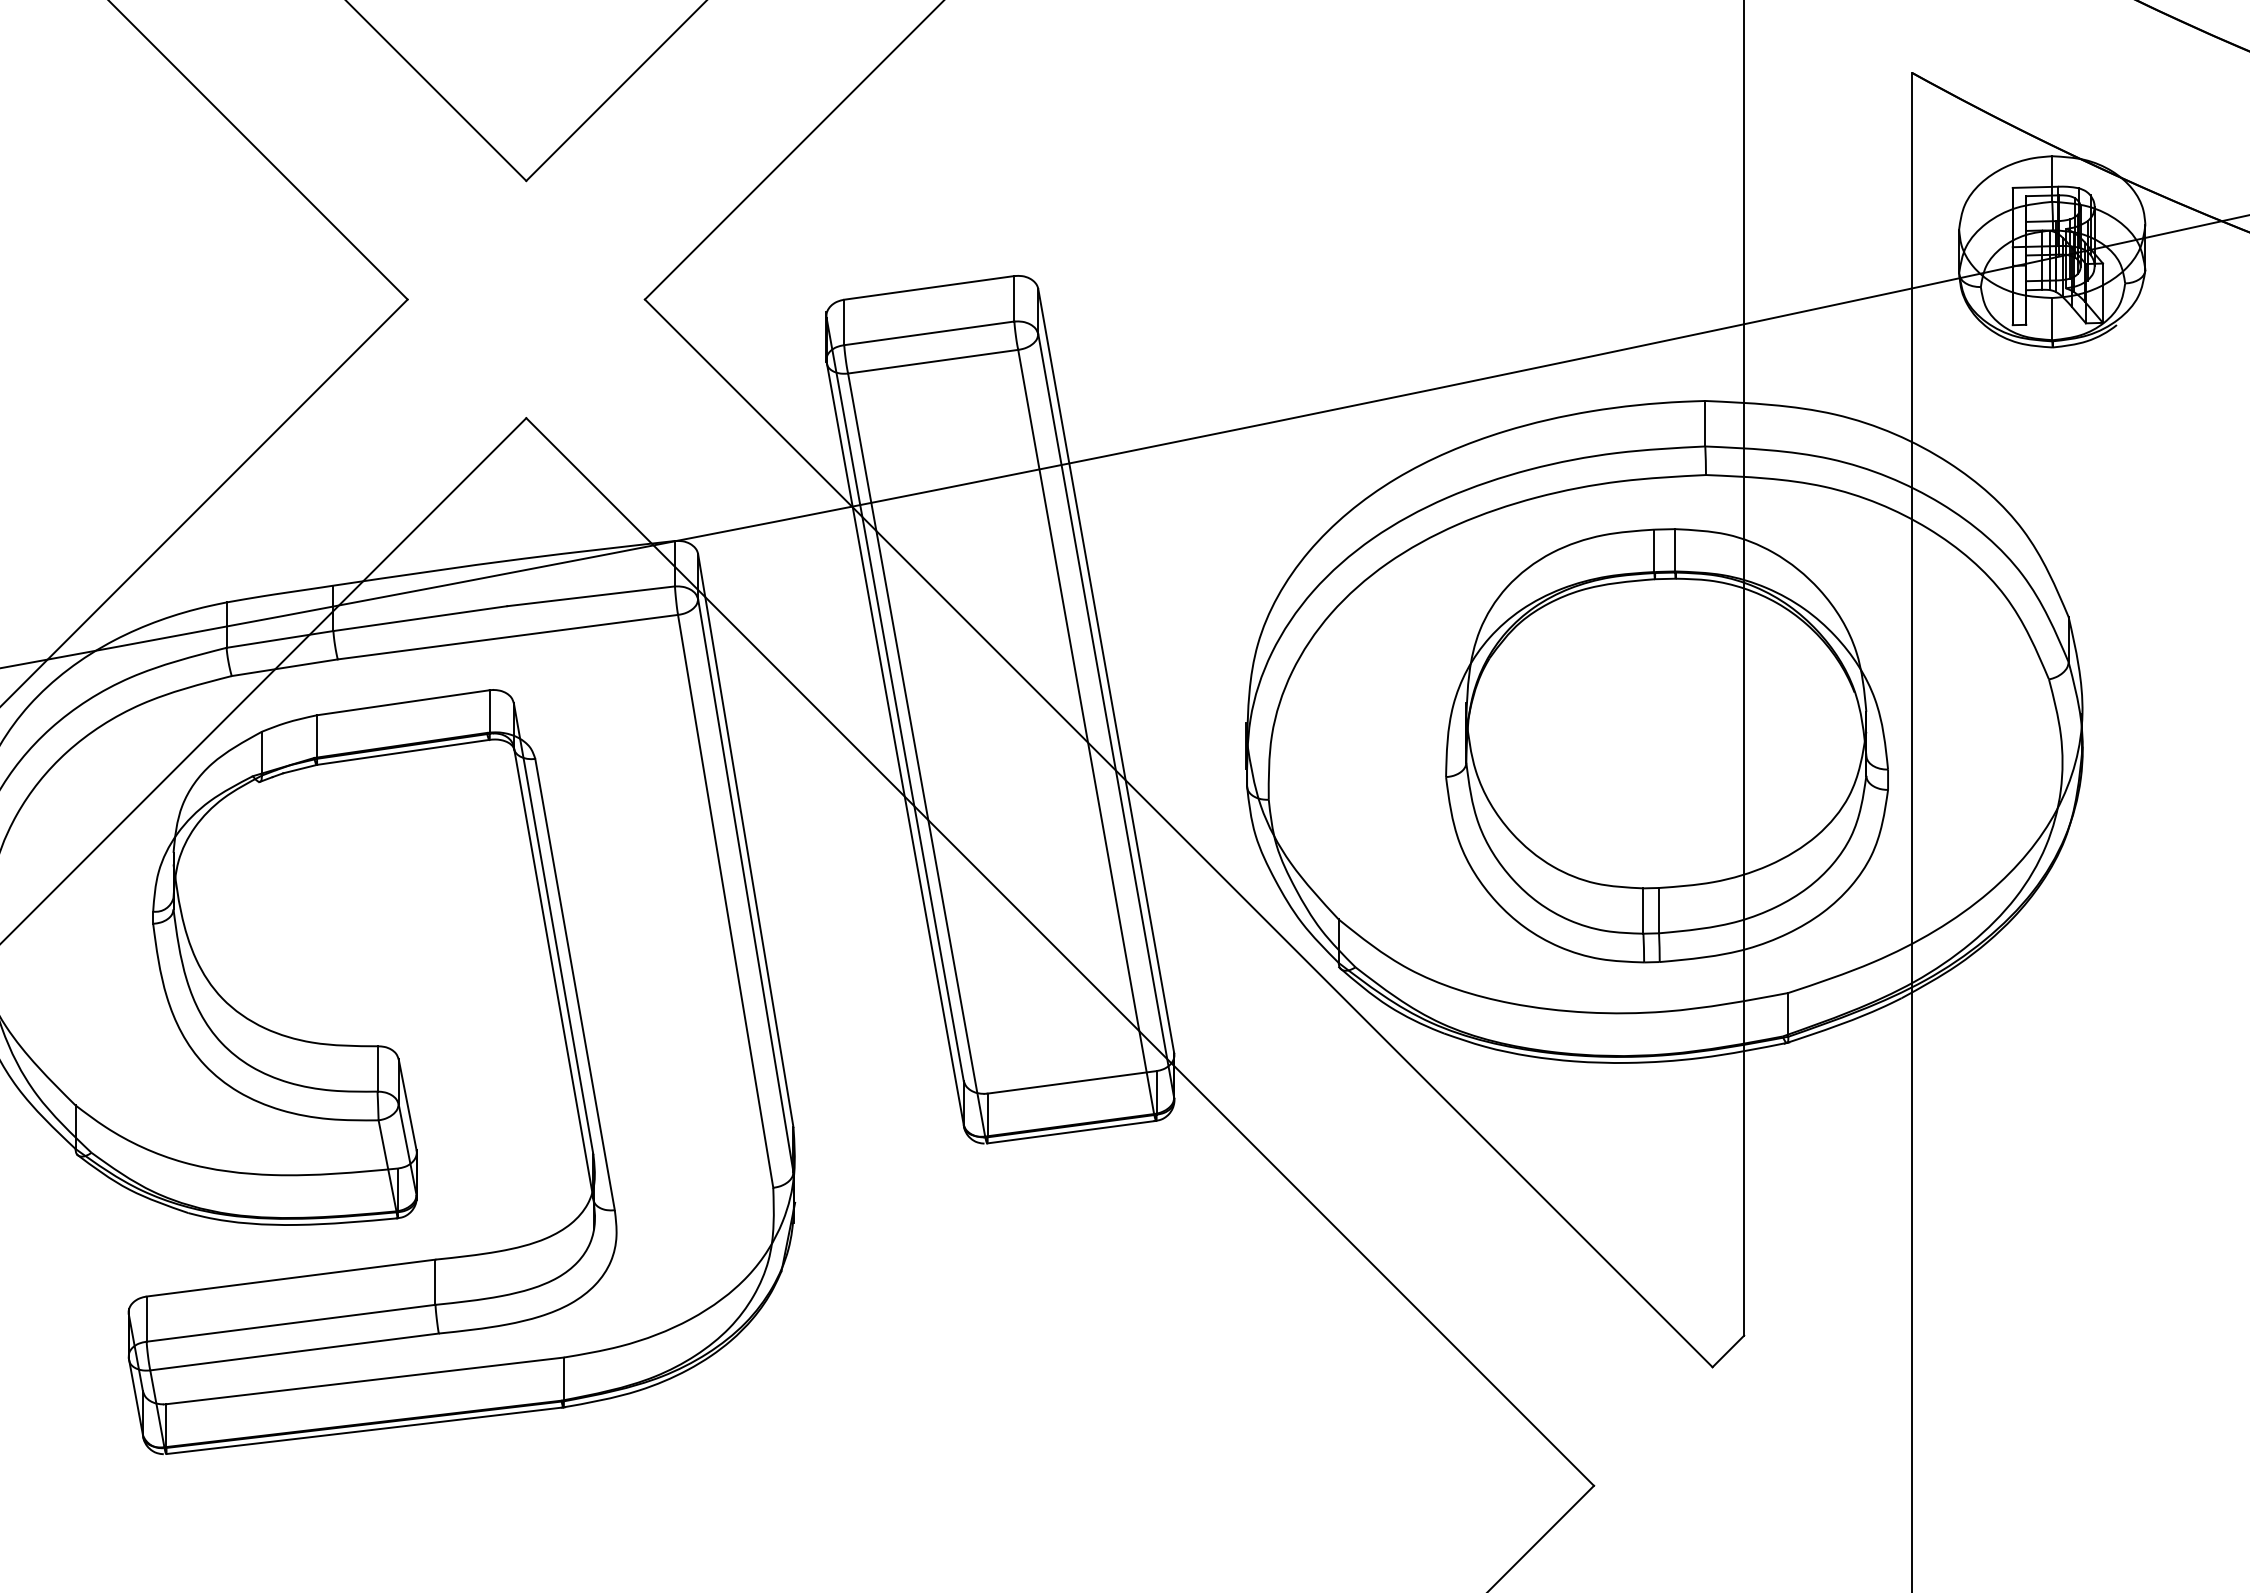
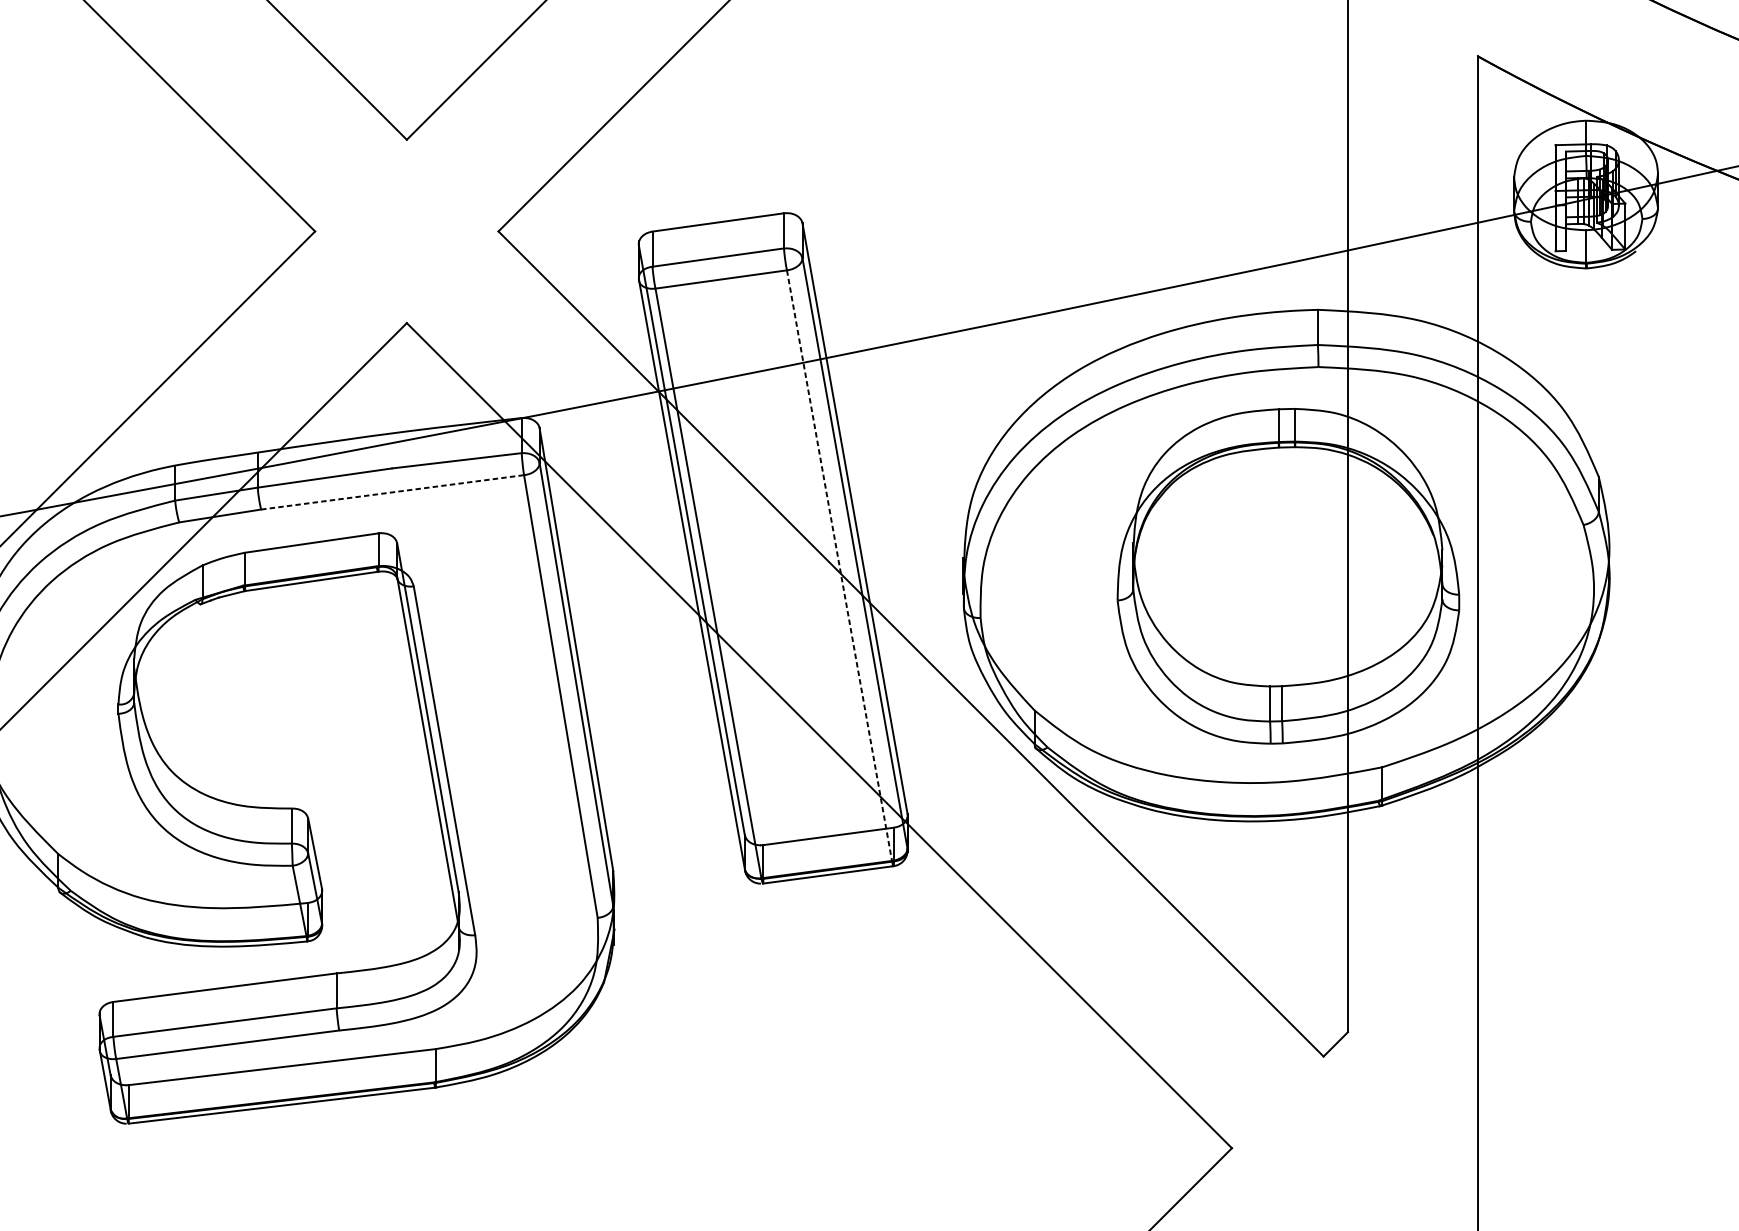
line: (507, 637) -> (392, 492), solid -> dashed
line: (1086, 732) -> (839, 566), solid -> dashed

